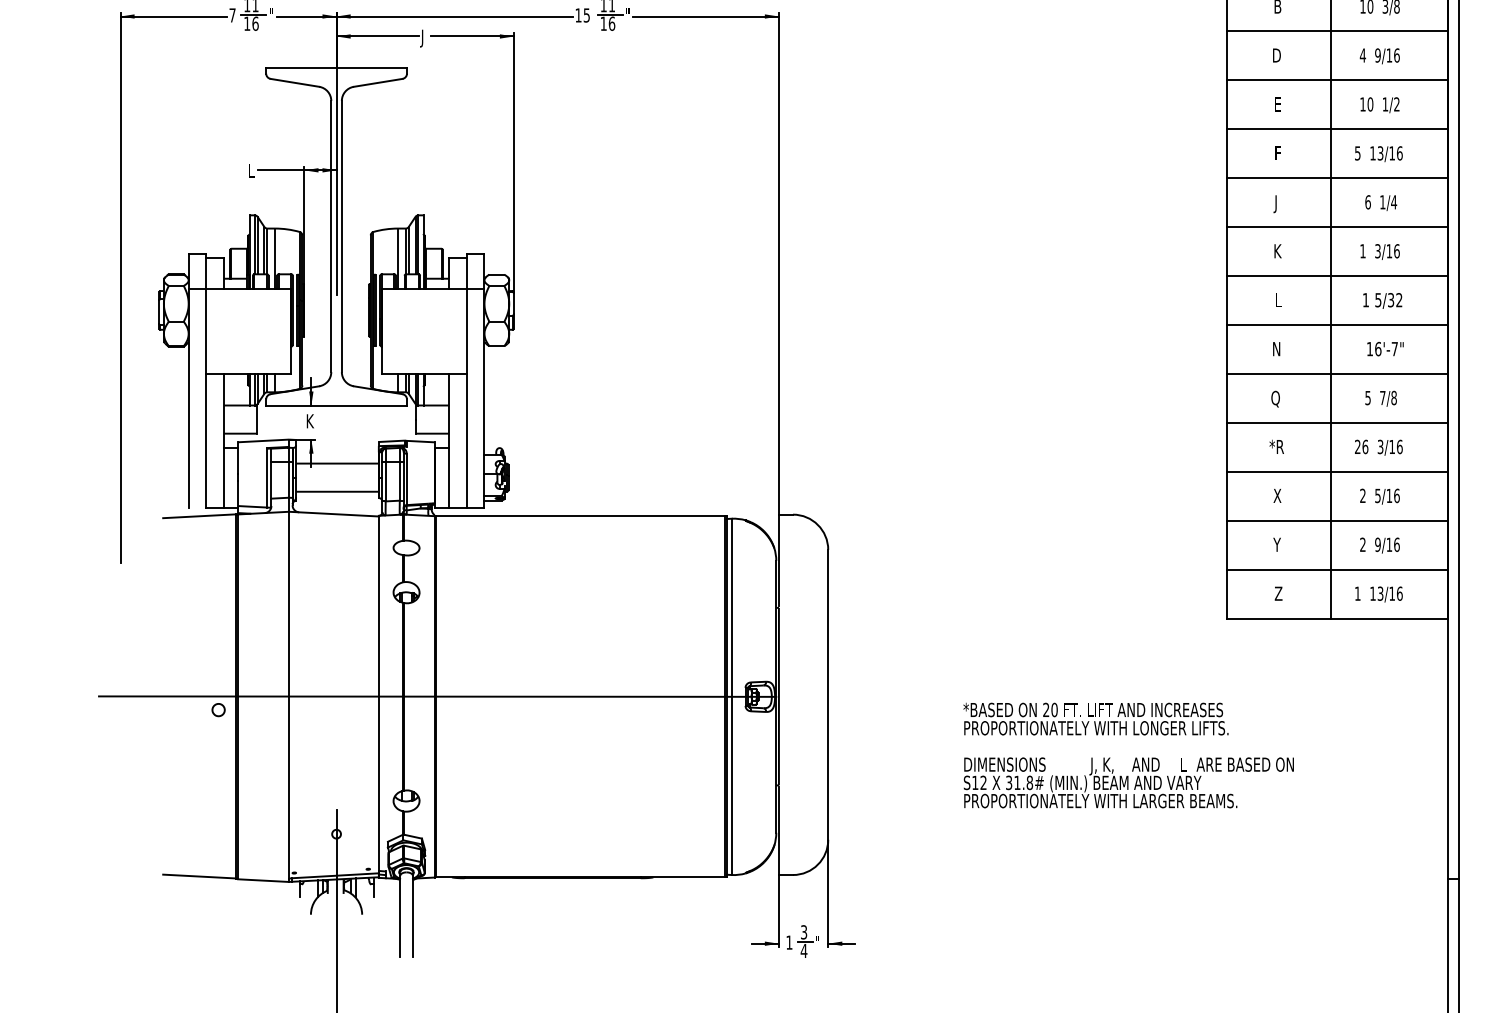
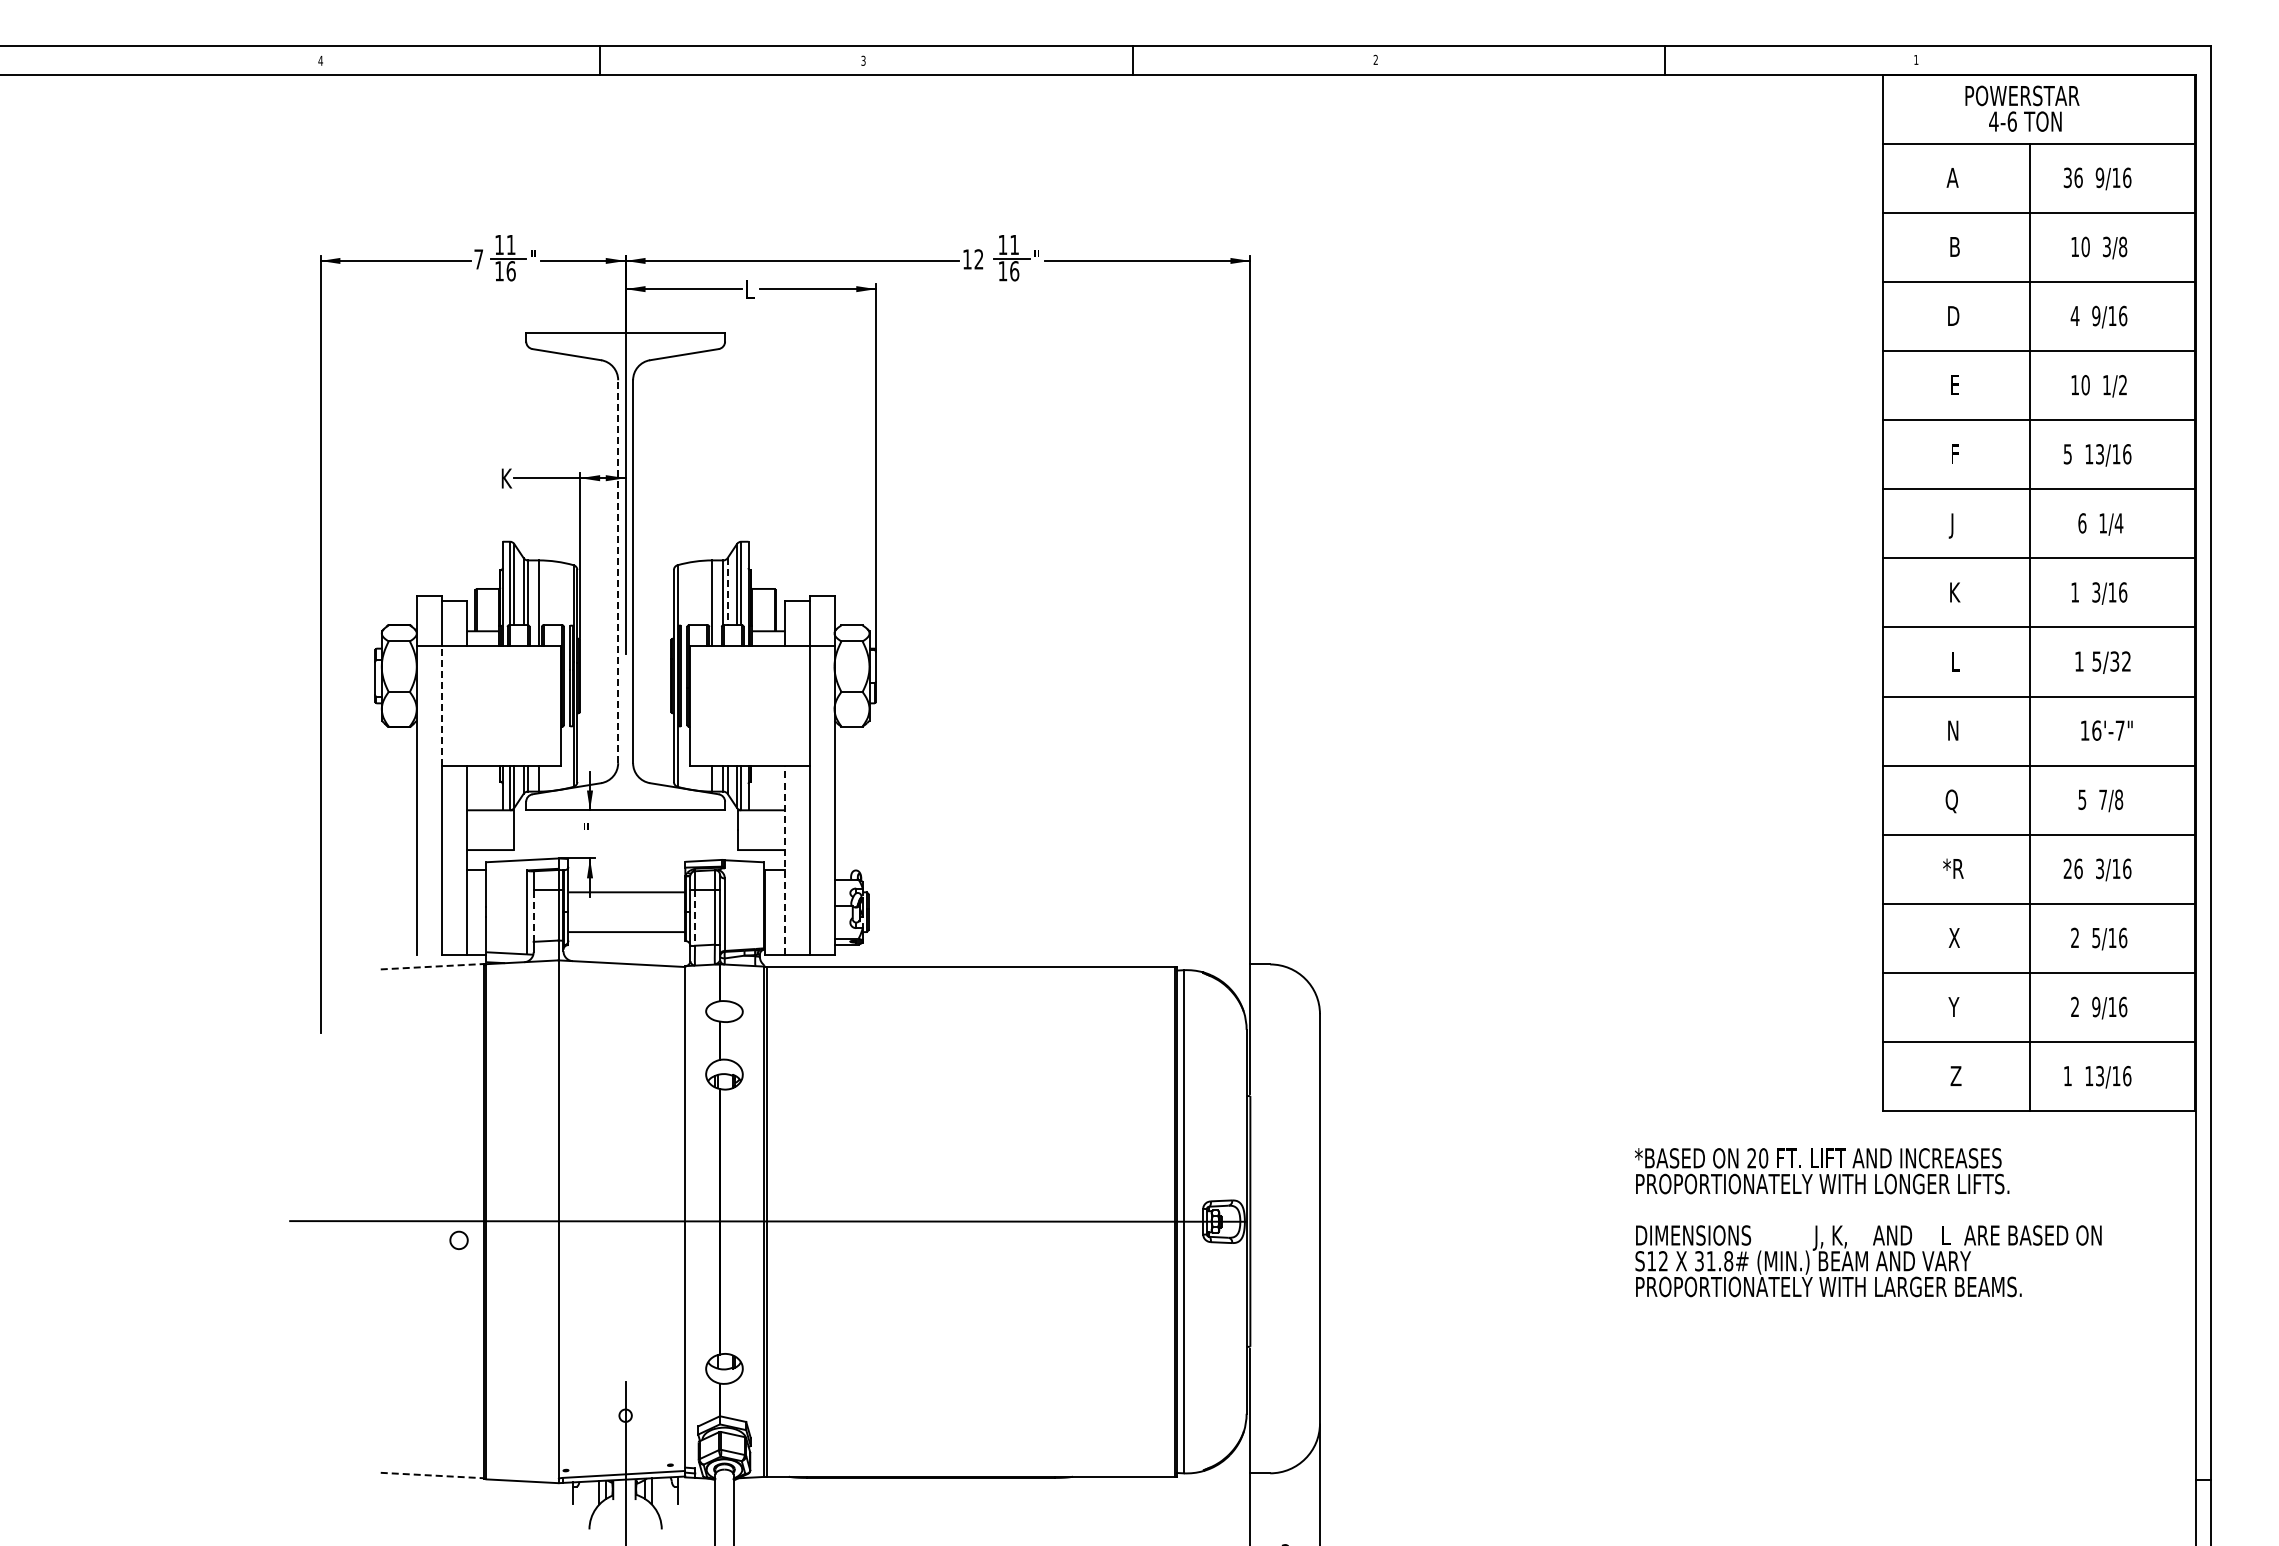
text: (586, 15) -> (978, 259), 15 -> 12
text: (423, 38) -> (748, 291), J -> L
text: (252, 170) -> (506, 478), L -> K
line: (331, 236) -> (618, 571), solid -> dashed
line: (408, 251) -> (727, 592), solid -> dashed
line: (206, 331) -> (441, 705), solid -> dashed
text: (310, 421) -> (588, 832), K -> "
line: (449, 440) -> (784, 859), solid -> dashed
line: (271, 480) -> (533, 915), solid -> dashed
line: (386, 481) -> (695, 917), solid -> dashed
line: (199, 516) -> (432, 966), solid -> dashed
text: (1128, 755) -> (1868, 1222), moved
line: (199, 876) -> (432, 1475), solid -> dashed

